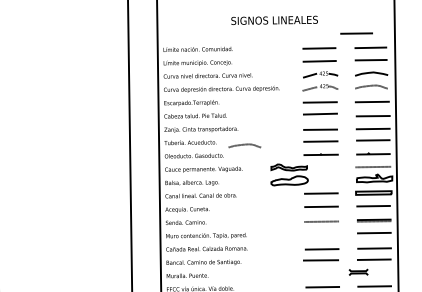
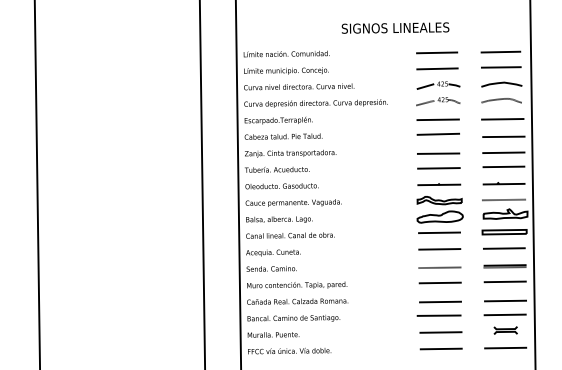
text: (274, 19) -> (395, 27), moved
line: (356, 33) -> (483, 34), removed
curve: (244, 144) -> (344, 172), removed
part: (289, 174) -> (439, 209), moved
line: (321, 233) -> (439, 282), added
part: (358, 272) -> (505, 330), moved
line: (322, 273) -> (440, 332), added

